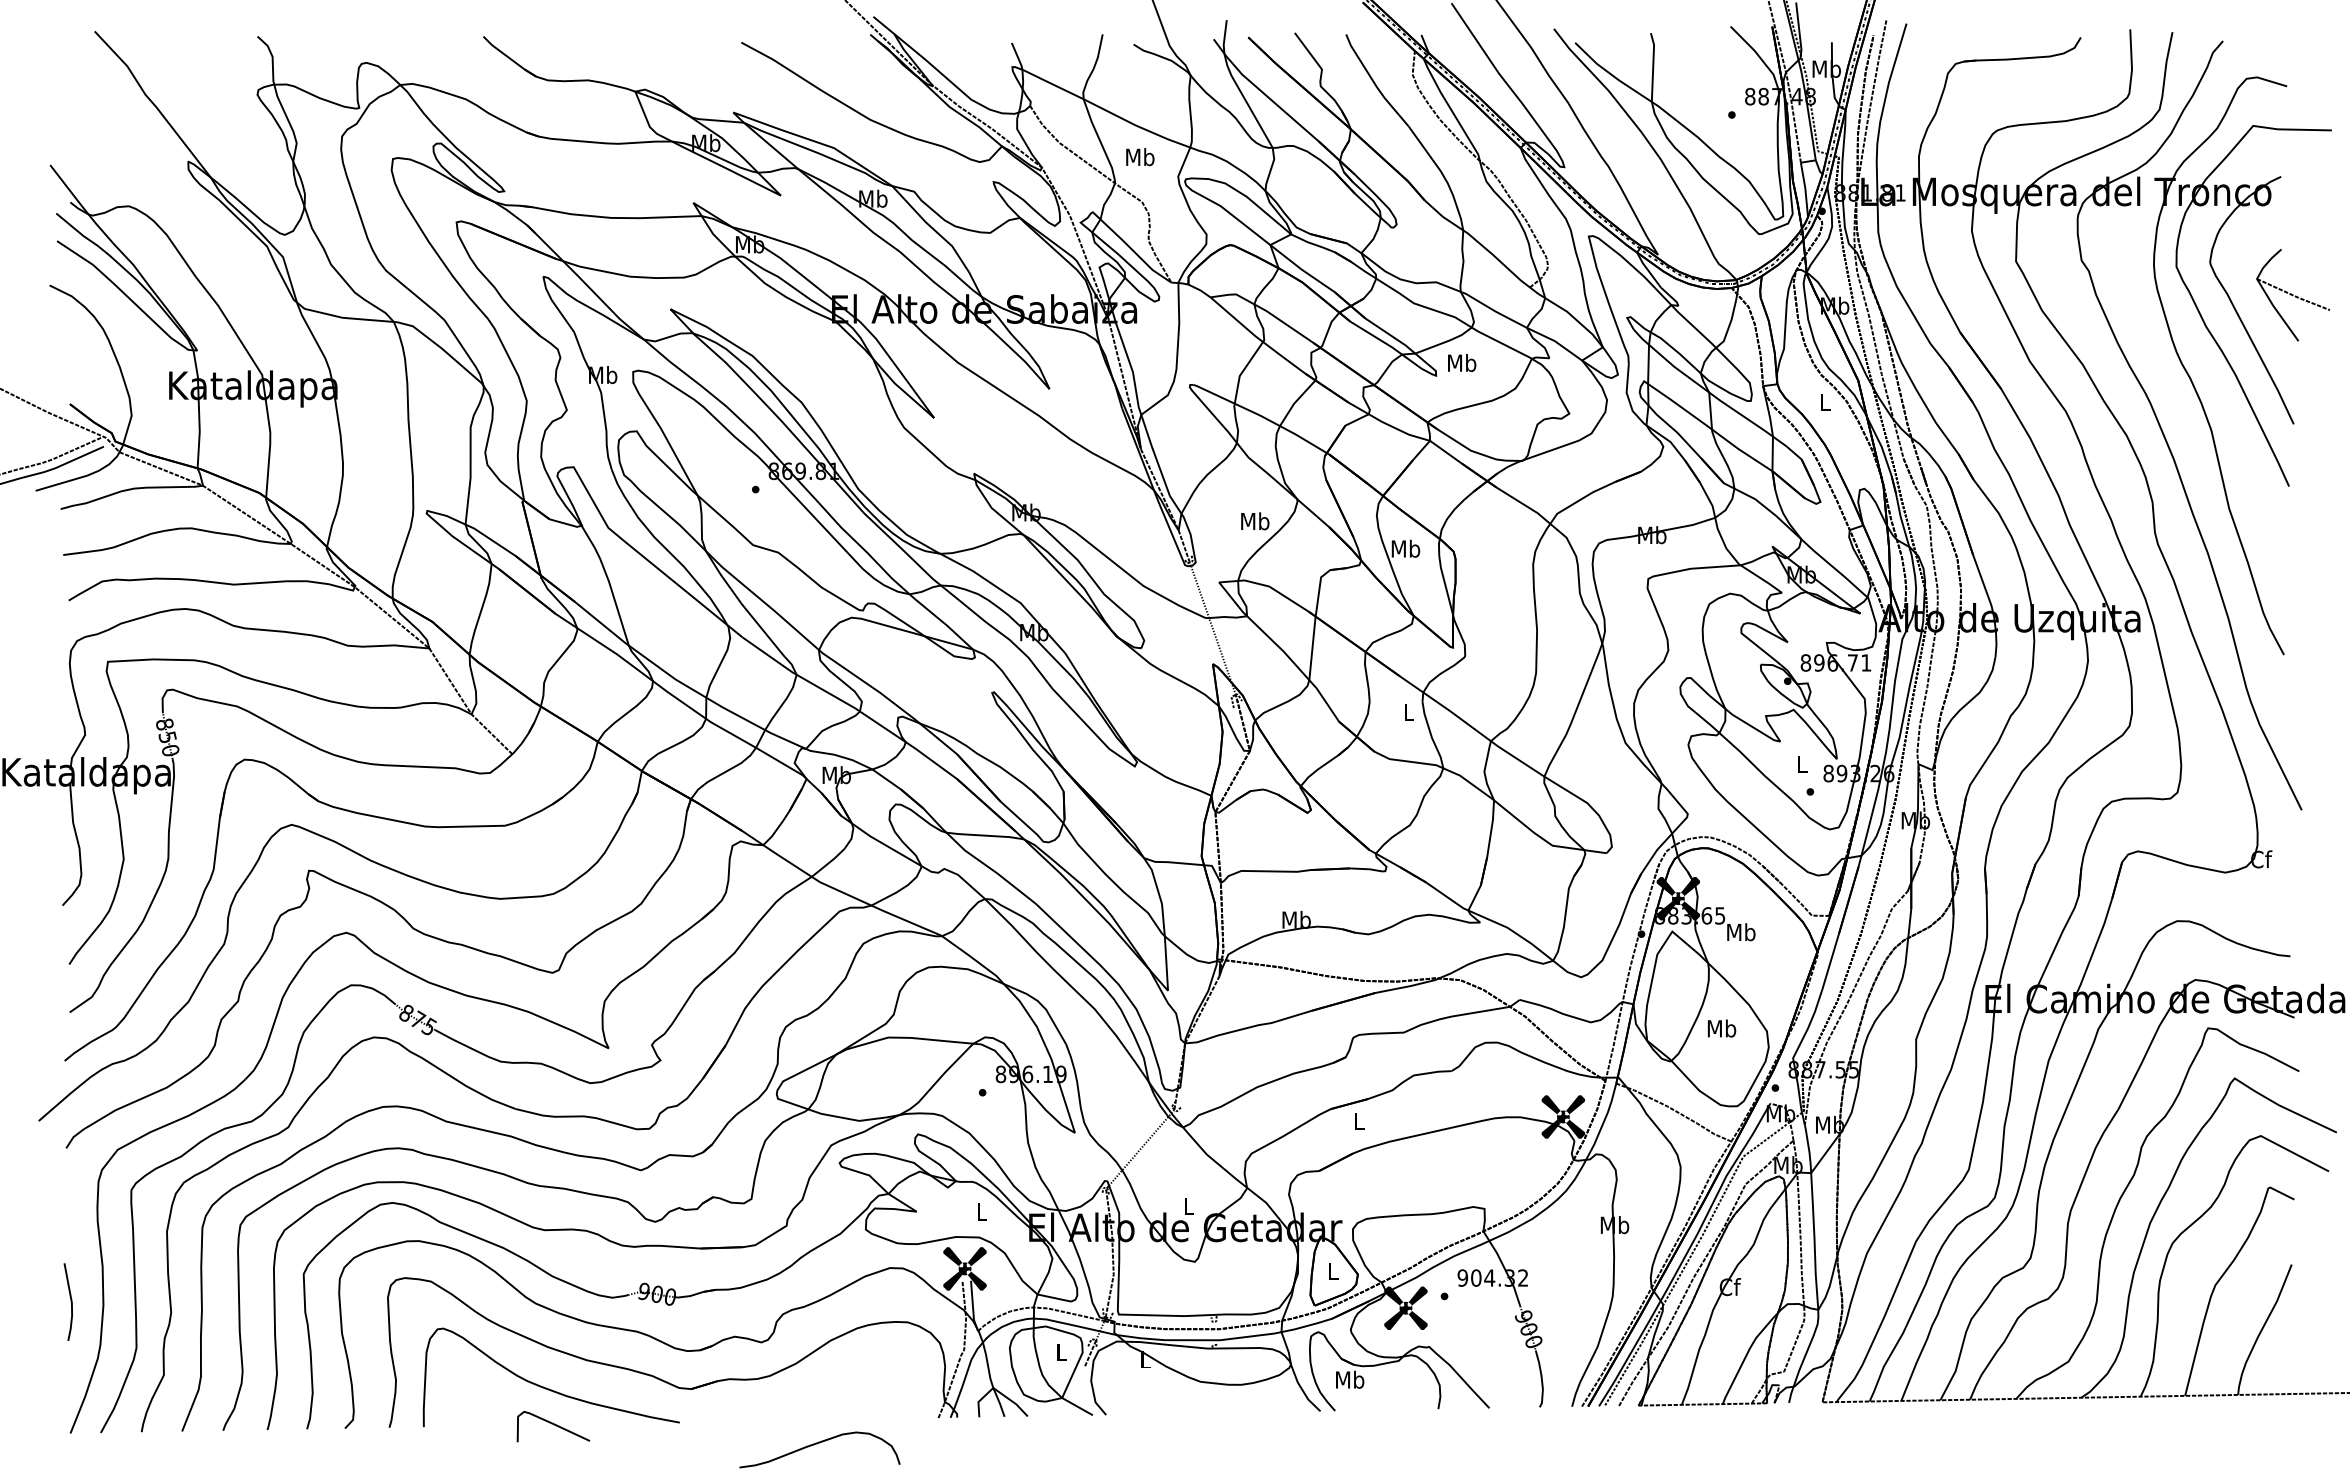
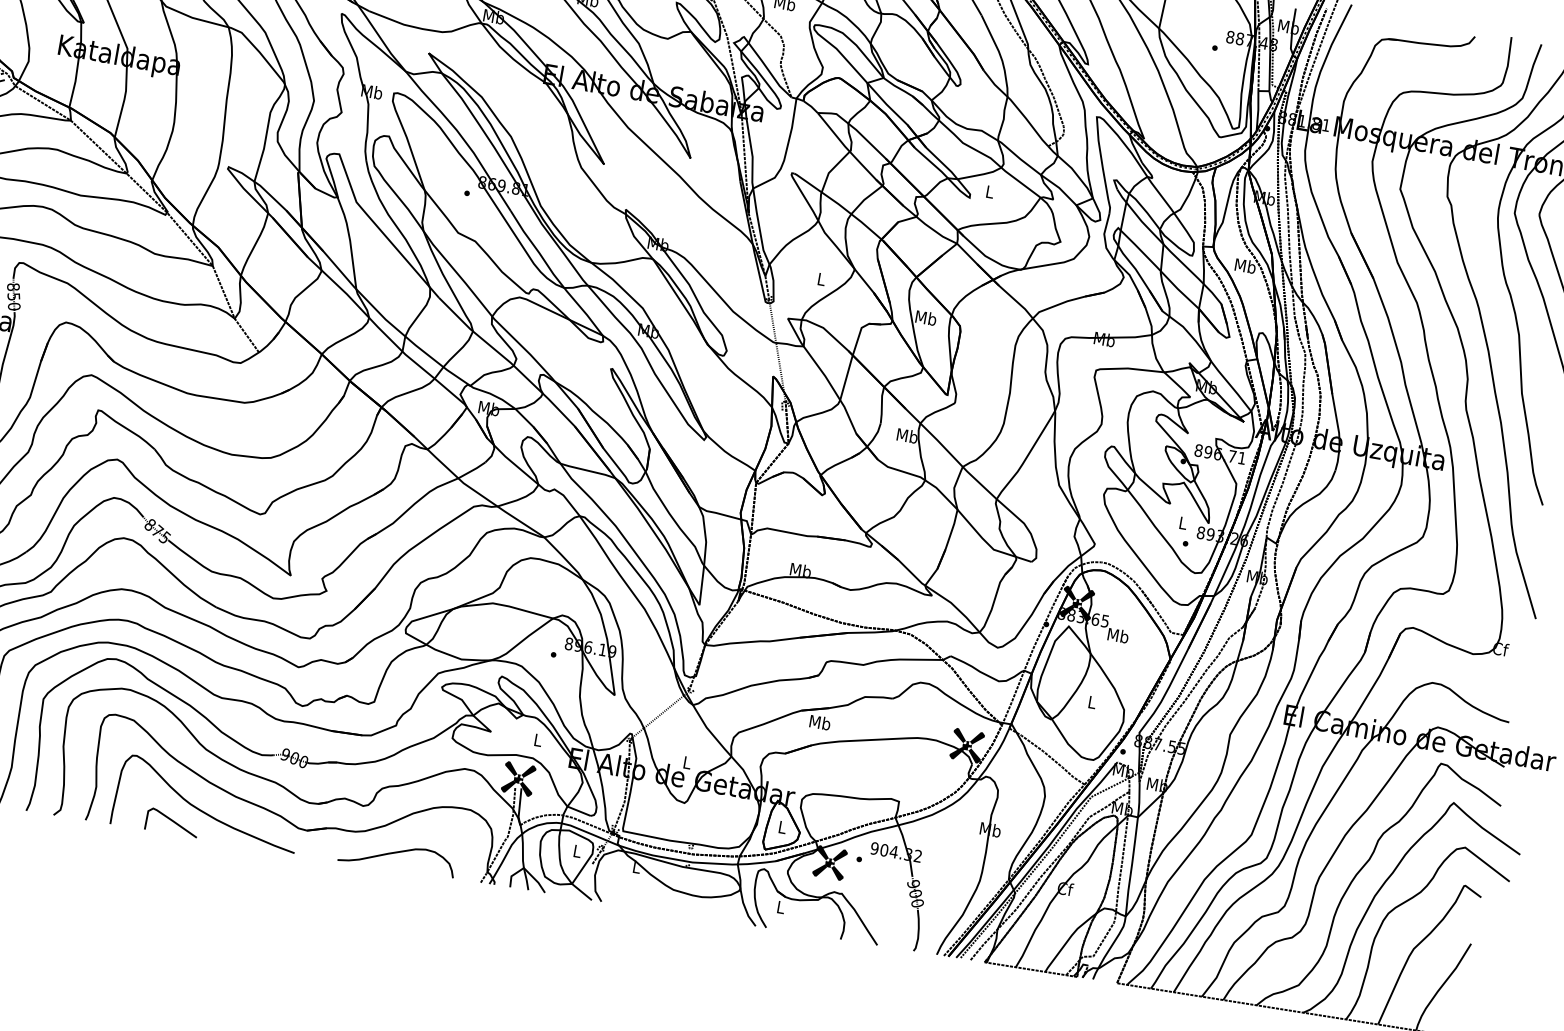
text: (1462, 362) -> (990, 191), Mb -> L
text: (1825, 402) -> (1245, 266), L -> Mb
text: (1255, 521) -> (821, 279), Mb -> L
text: (1408, 712) -> (907, 435), L -> Mb
text: (1721, 1028) -> (1091, 702), Mb -> L
text: (1359, 1120) -> (820, 722), L -> Mb
text: (1350, 1379) -> (781, 907), Mb -> L
curve: (554, 1425) -> (173, 822), moved
curve: (817, 1444) -> (396, 853), moved

